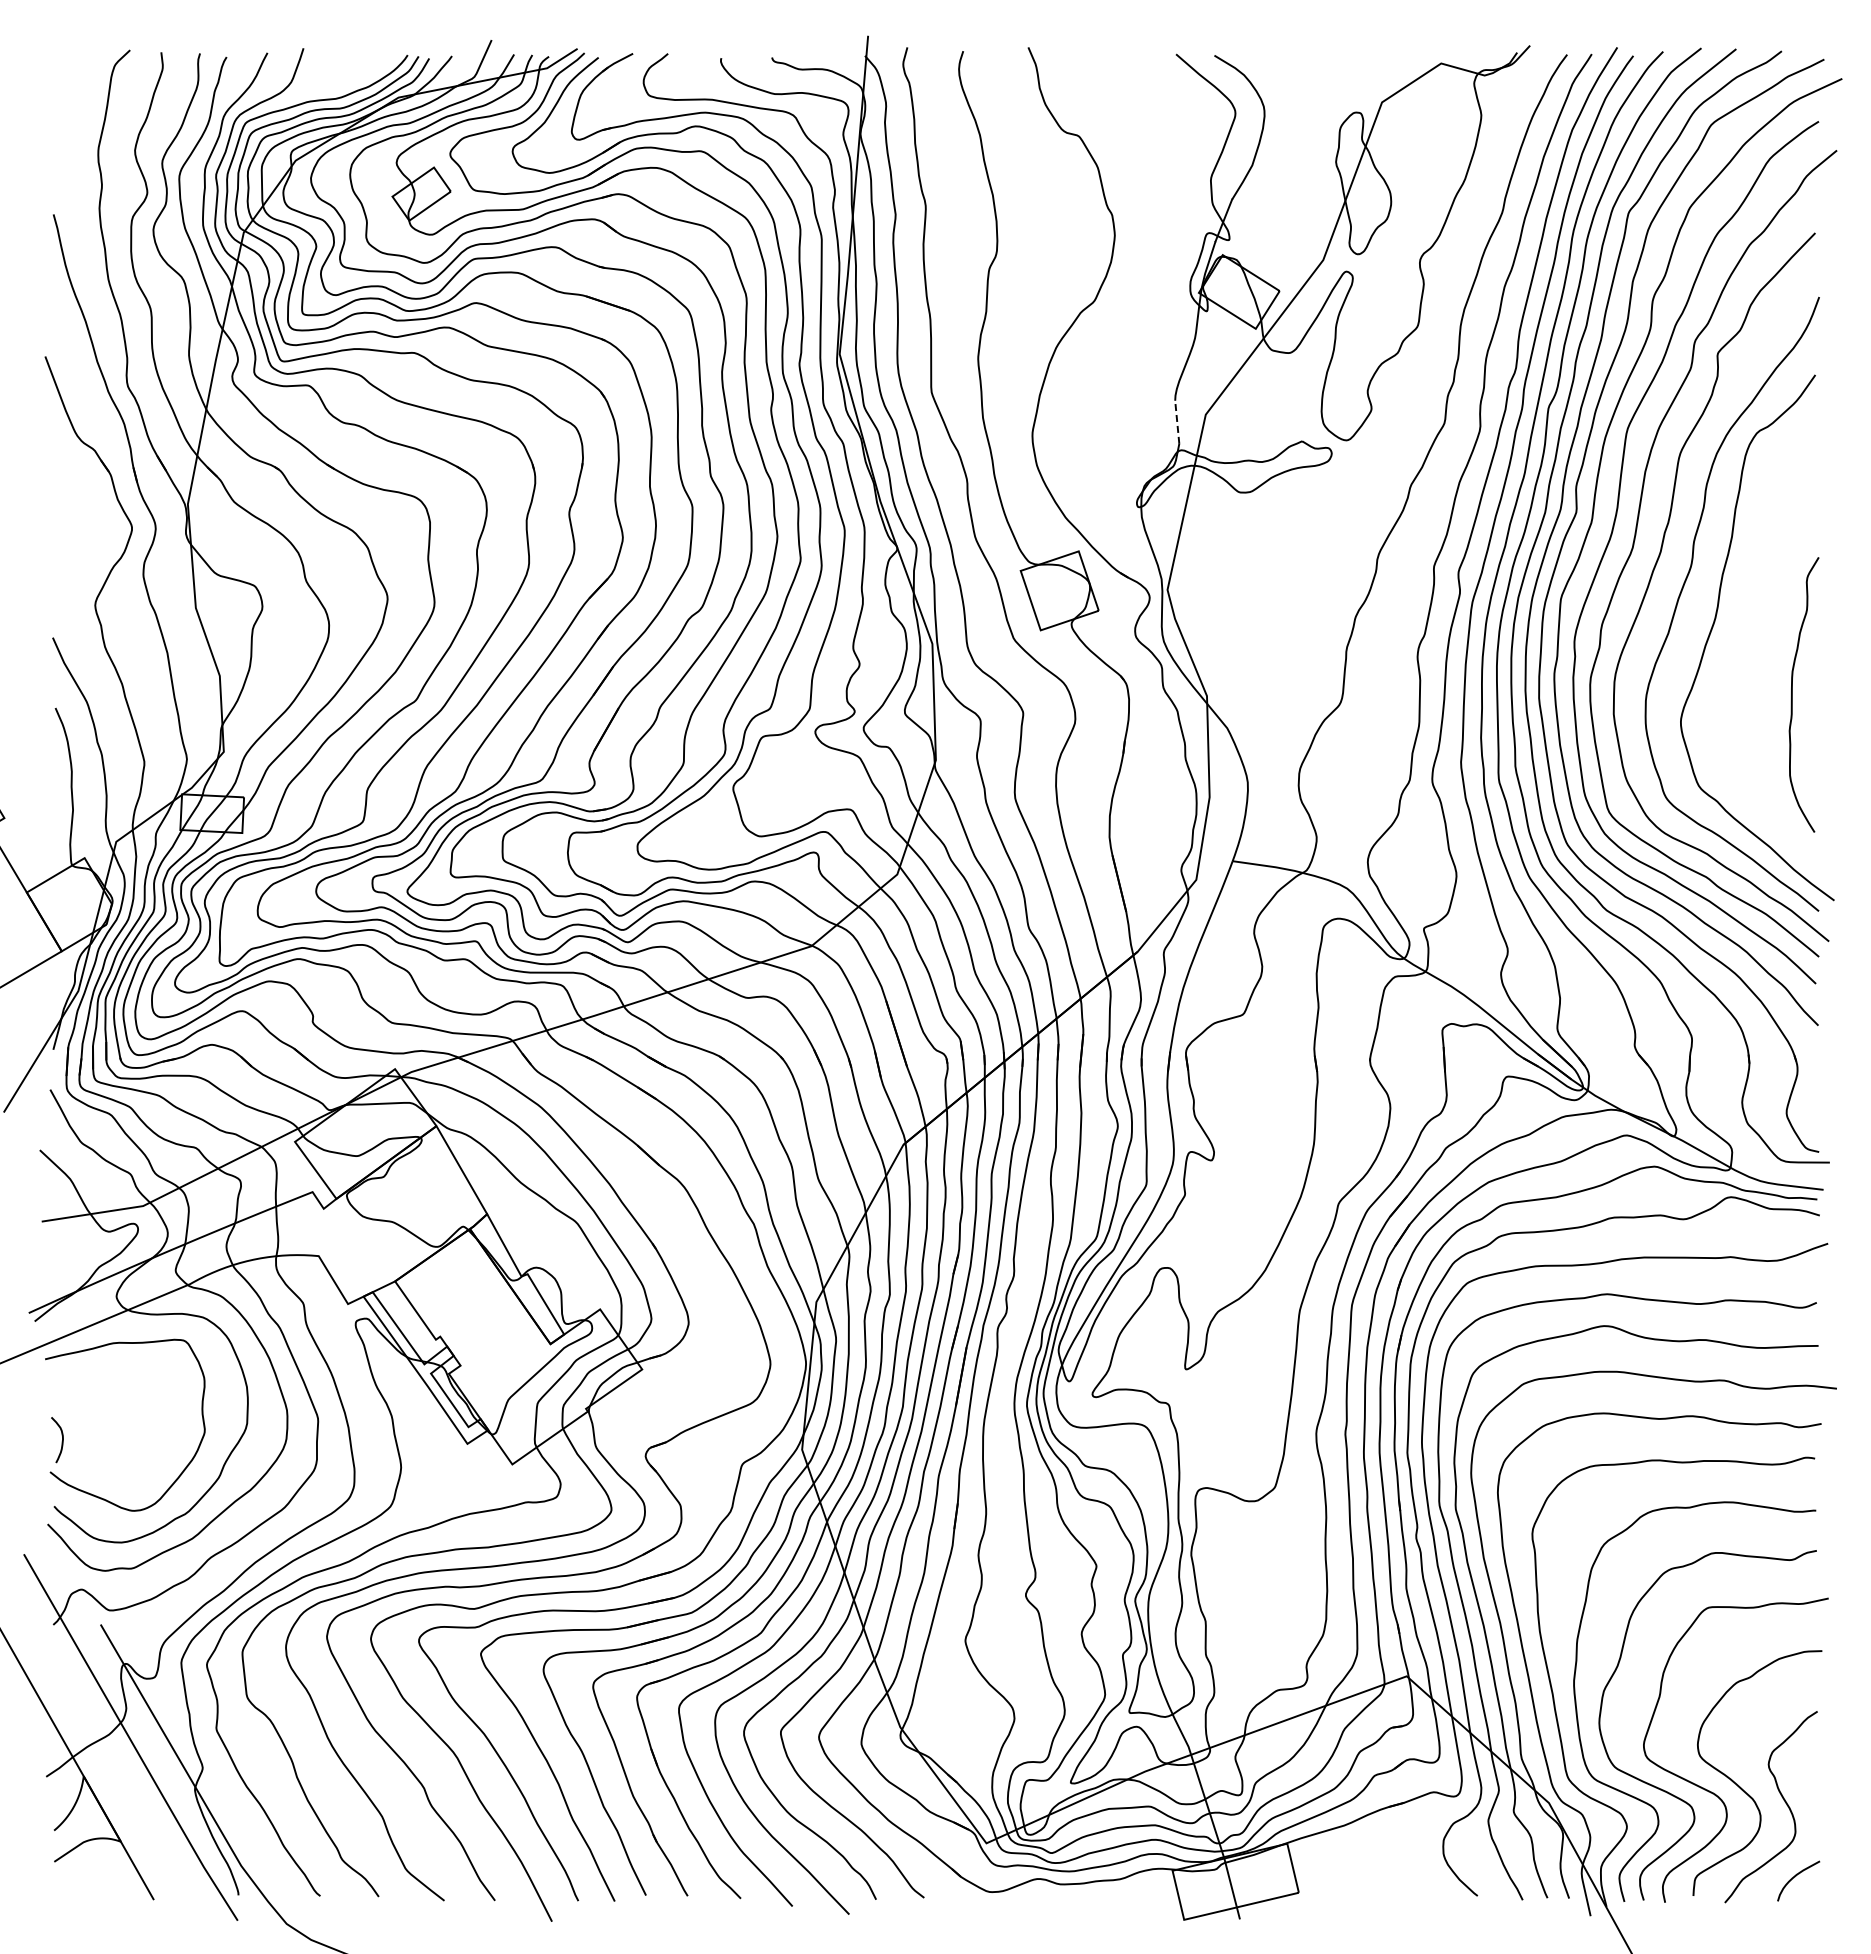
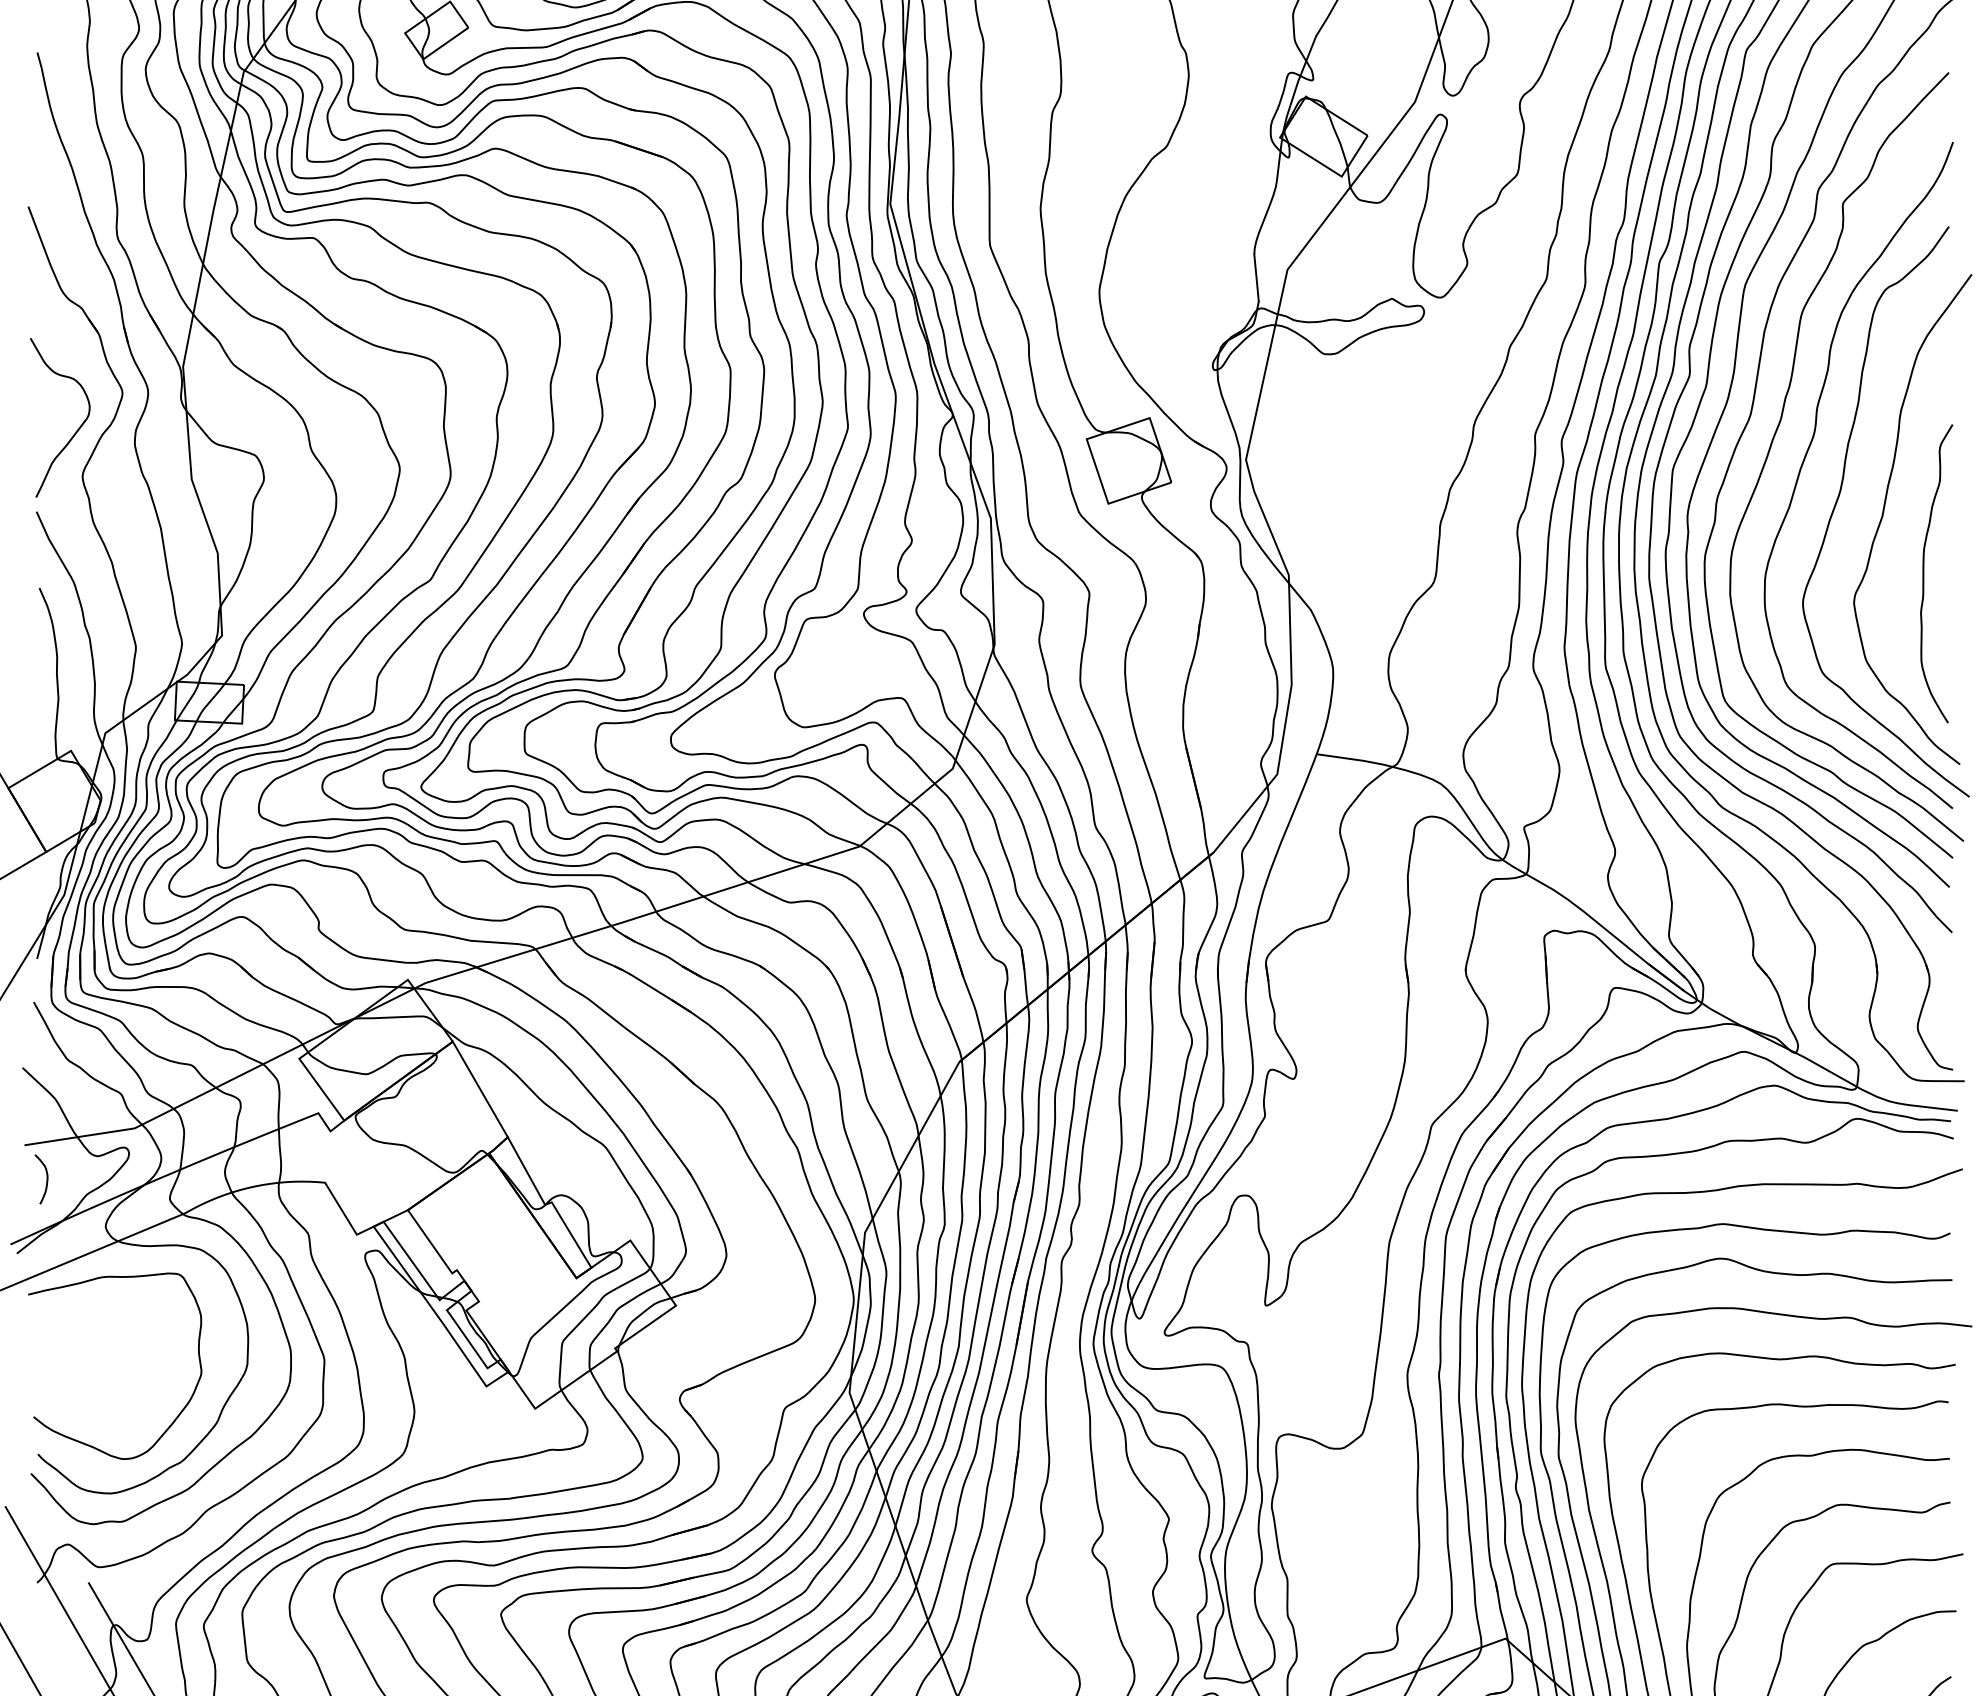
line: (1177, 422) -> (1256, 278), dashed -> solid
curve: (90, 561) -> (77, 429), added
curve: (1755, 641) -> (1883, 515), added
curve: (61, 1441) -> (45, 1180), moved

